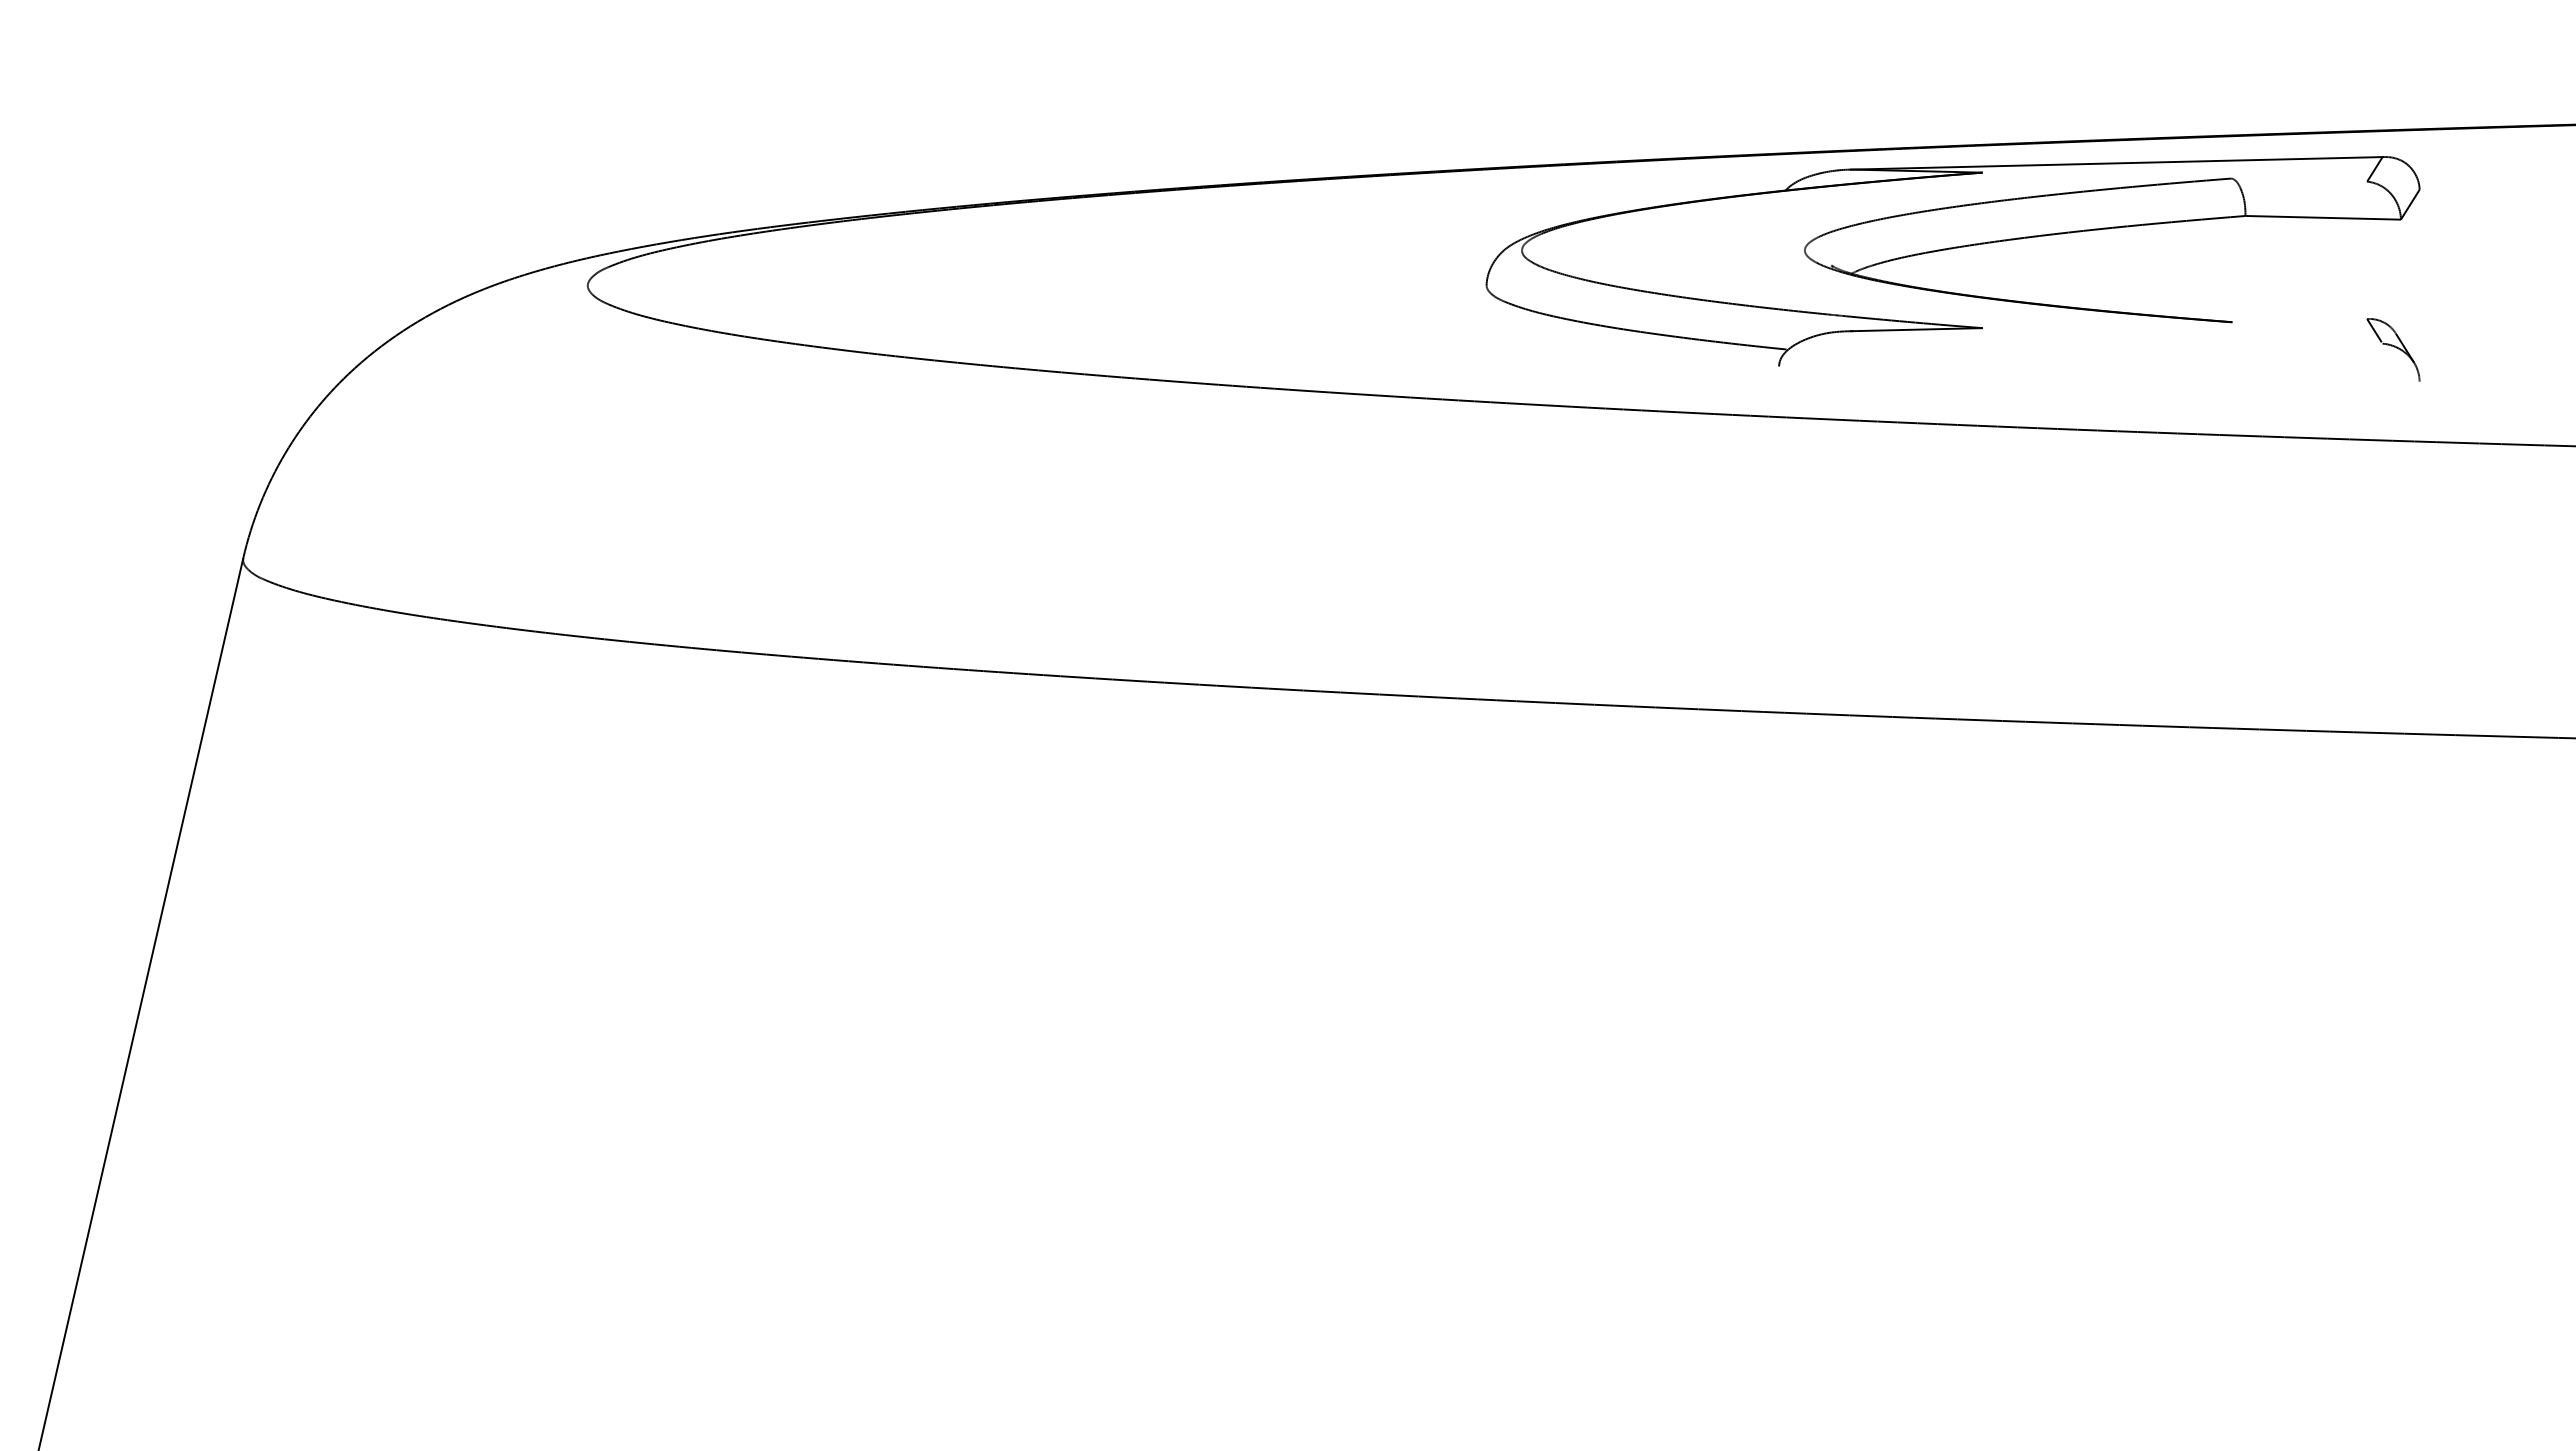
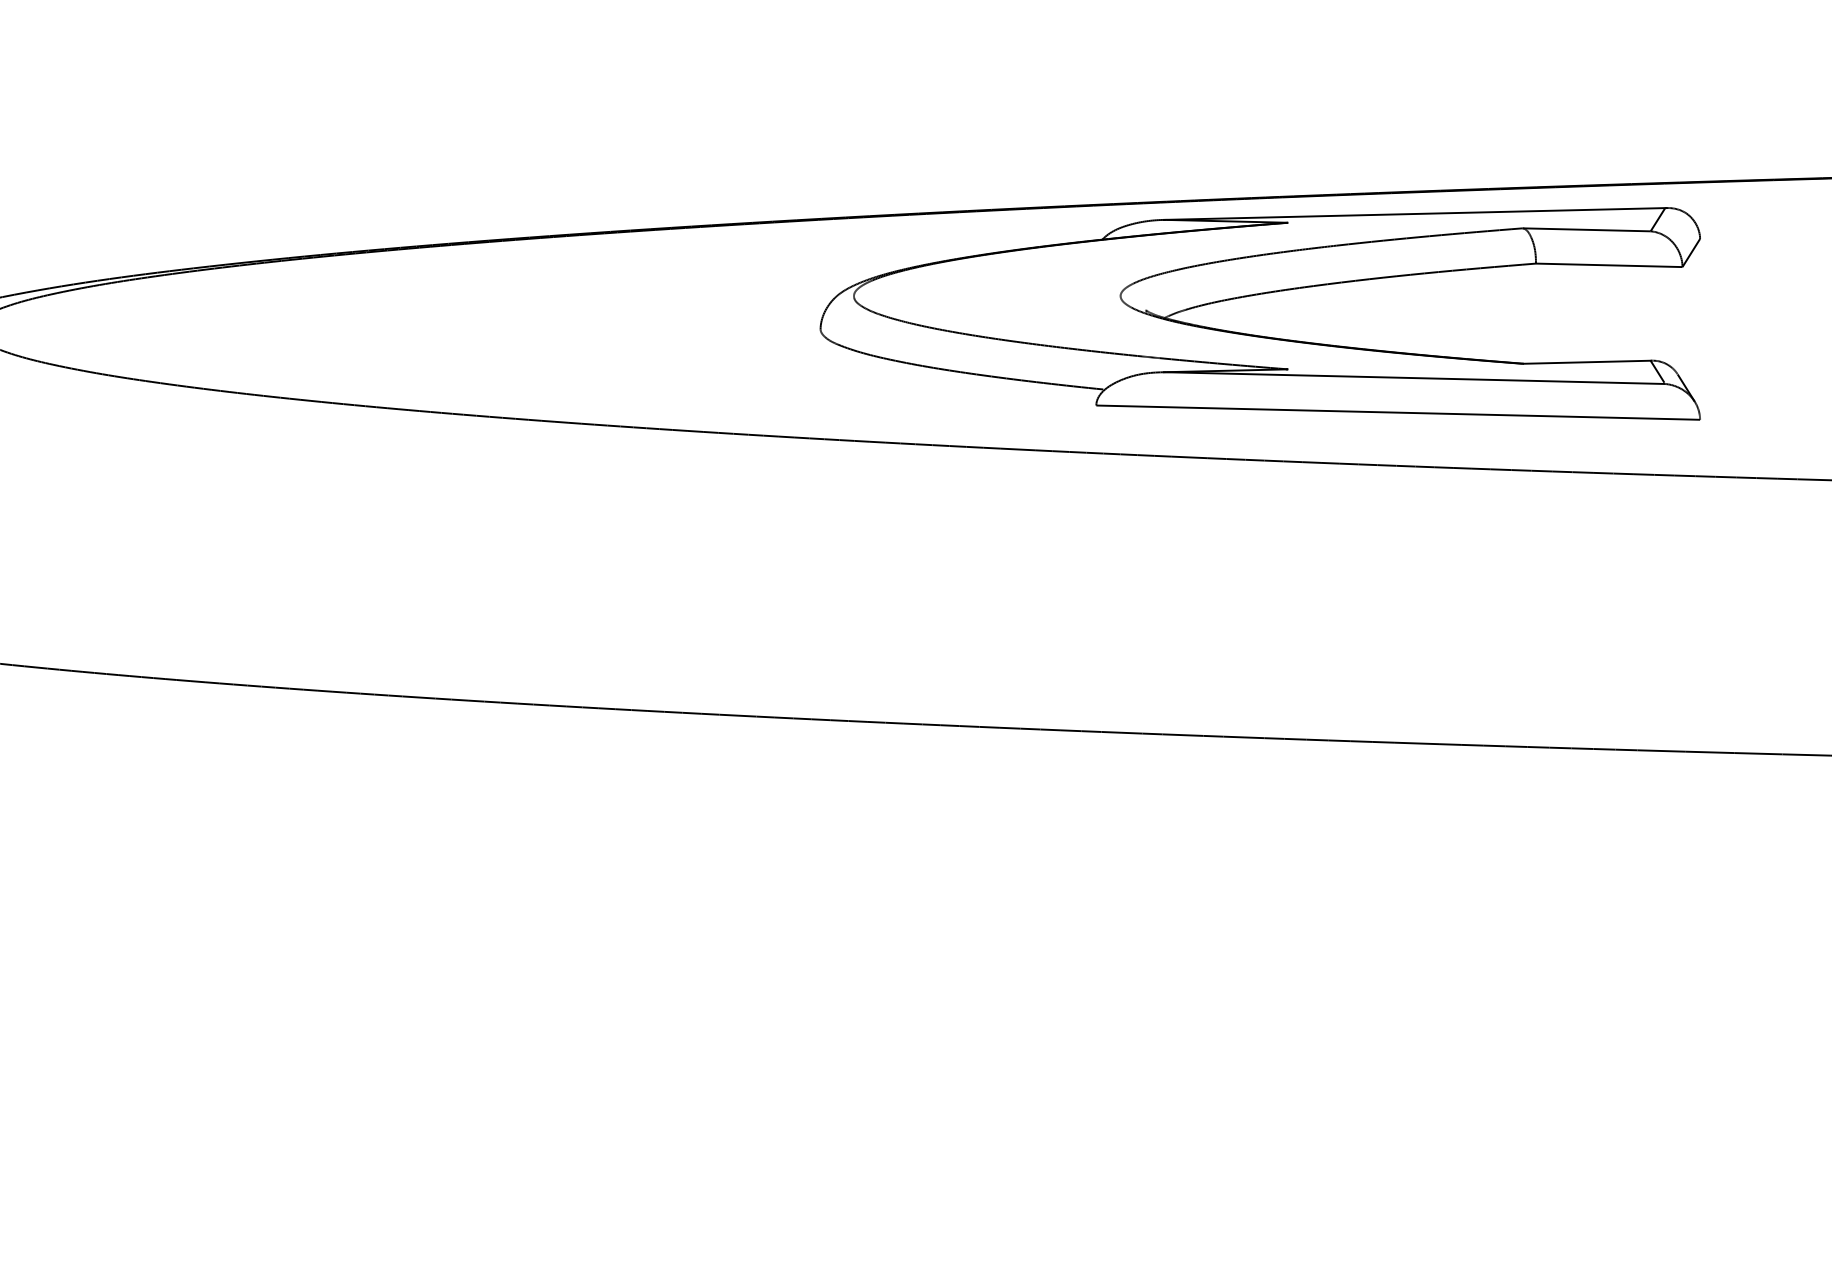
line: (2299, 179) -> (1586, 229), added
line: (2299, 320) -> (1586, 362), added
line: (2117, 337) -> (1415, 378), added
line: (2099, 373) -> (1398, 412), added

